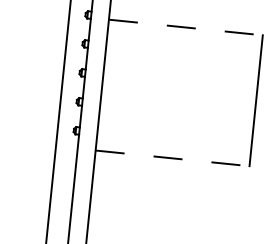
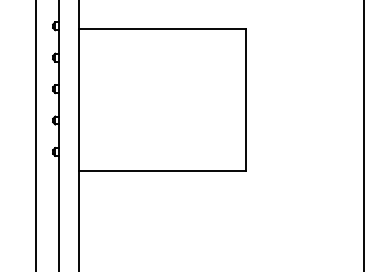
line: (186, 27) -> (162, 29), dashed -> solid
line: (172, 158) -> (162, 171), dashed -> solid

